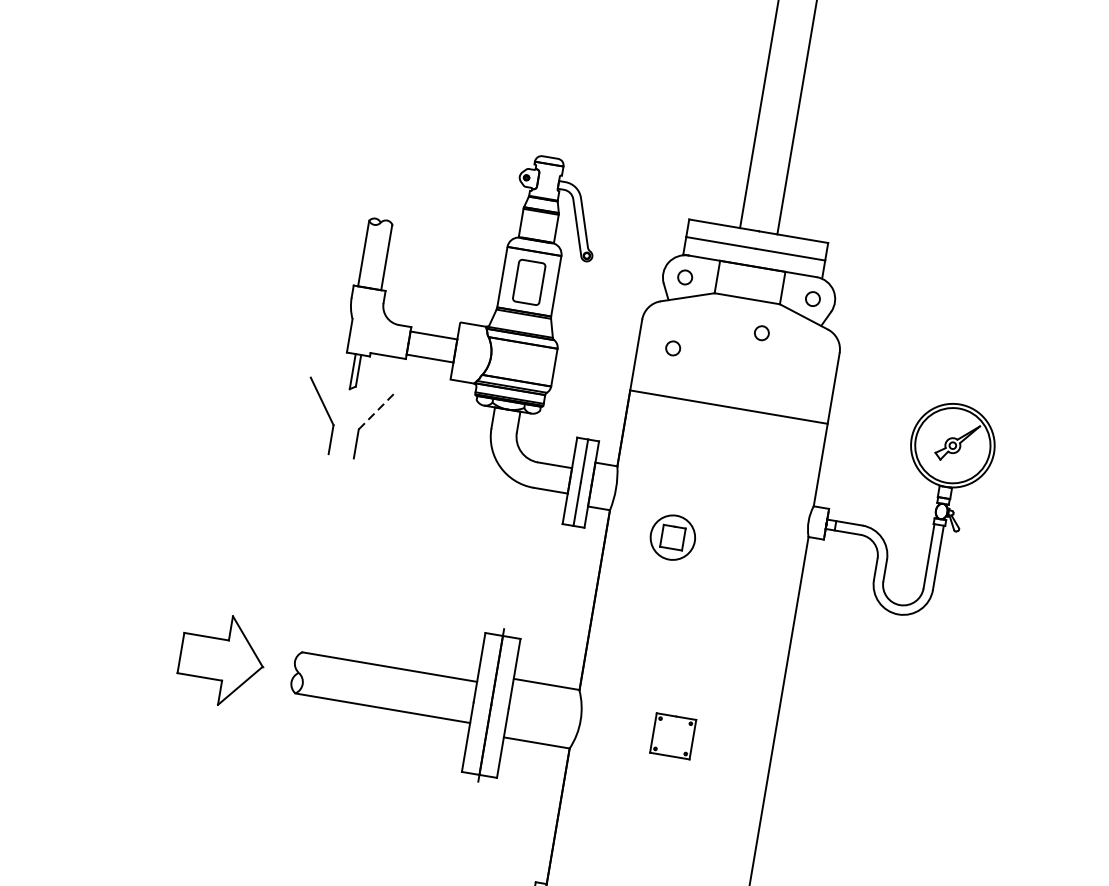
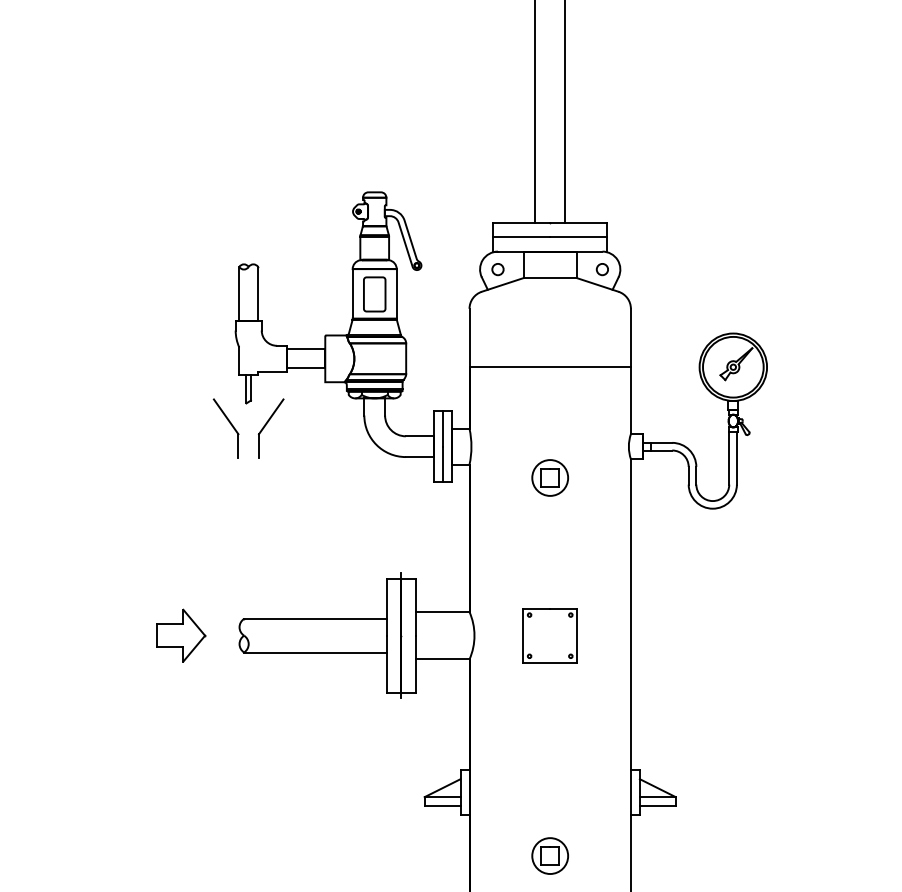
circle: (760, 332) -> (565, 303), removed
circle: (672, 348) -> (497, 327), removed
line: (377, 410) -> (271, 416), dashed -> solid
part: (672, 536) -> (549, 477), moved
part: (222, 659) -> (181, 635), size x0.71
part: (672, 735) -> (549, 635), size x1.67

